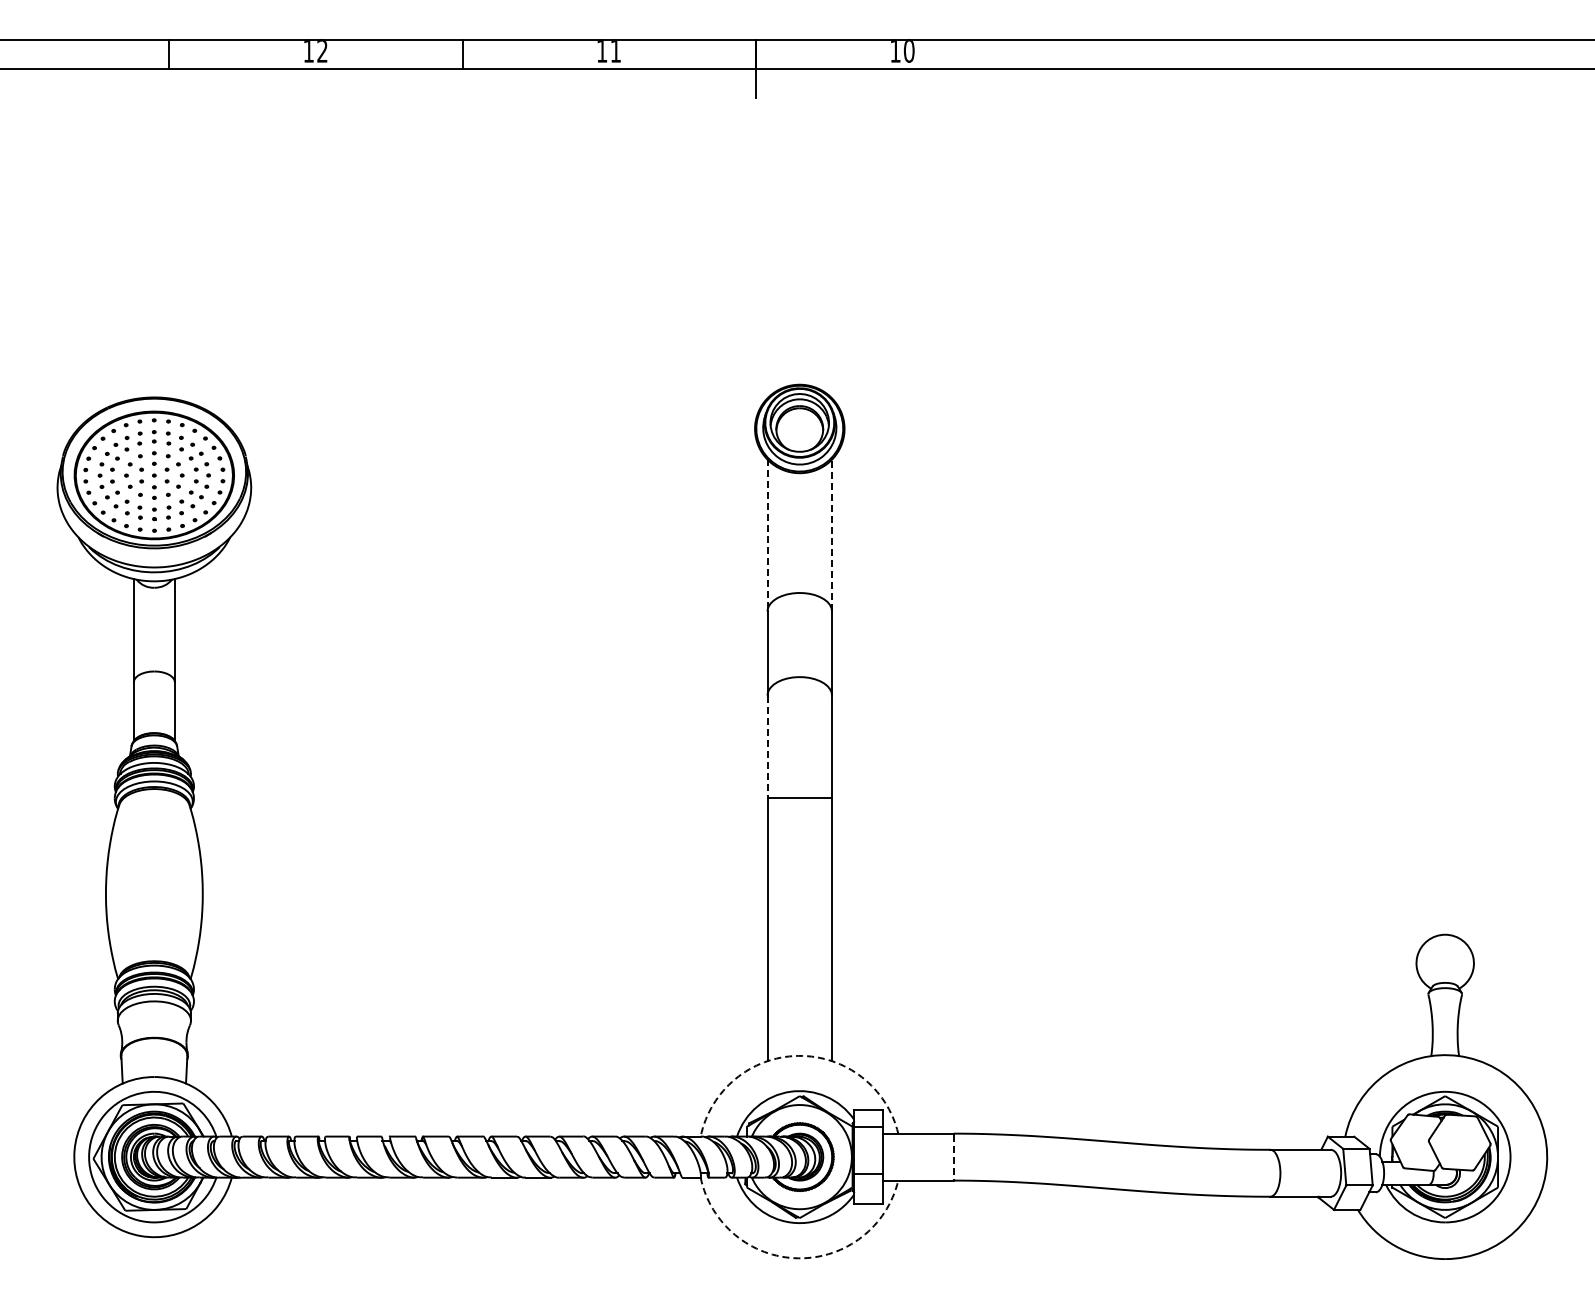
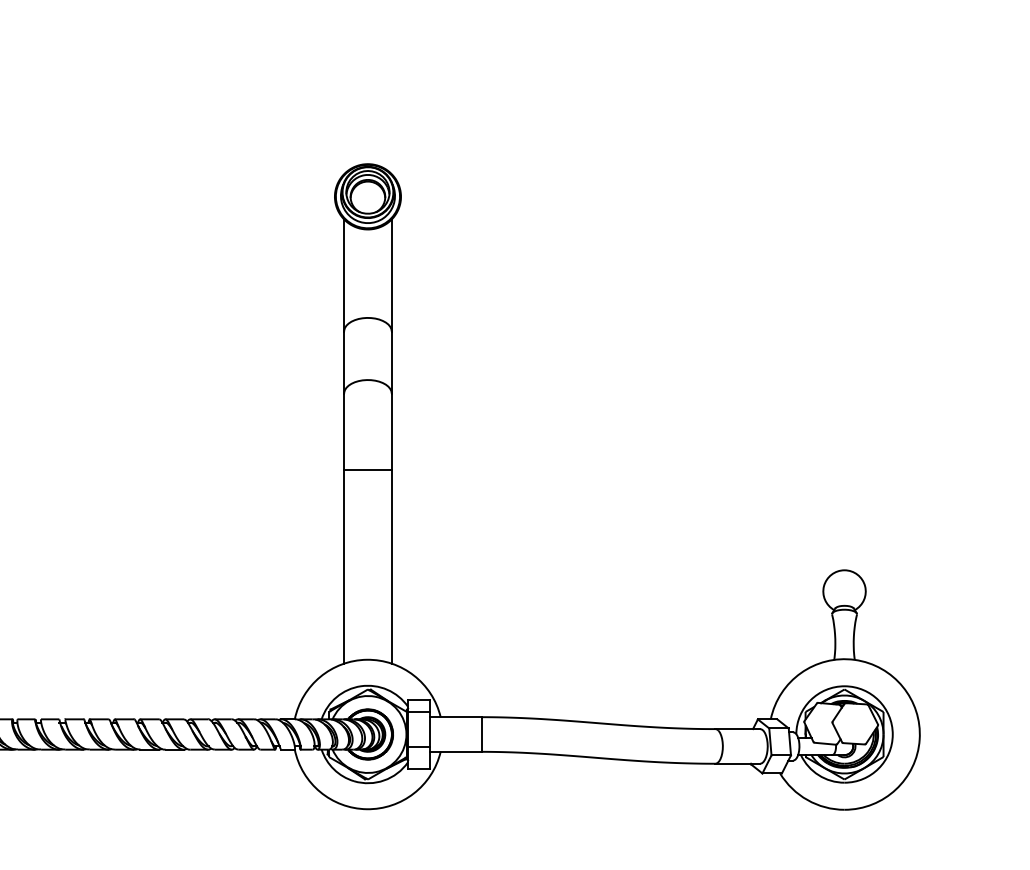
line: (832, 534) -> (392, 274), dashed -> solid
line: (767, 535) -> (344, 275), dashed -> solid
line: (767, 747) -> (344, 432), dashed -> solid
arc: (798, 1055) -> (367, 659), dashed -> solid
line: (953, 1157) -> (481, 734), dashed -> solid
arc: (798, 1258) -> (367, 809), dashed -> solid

